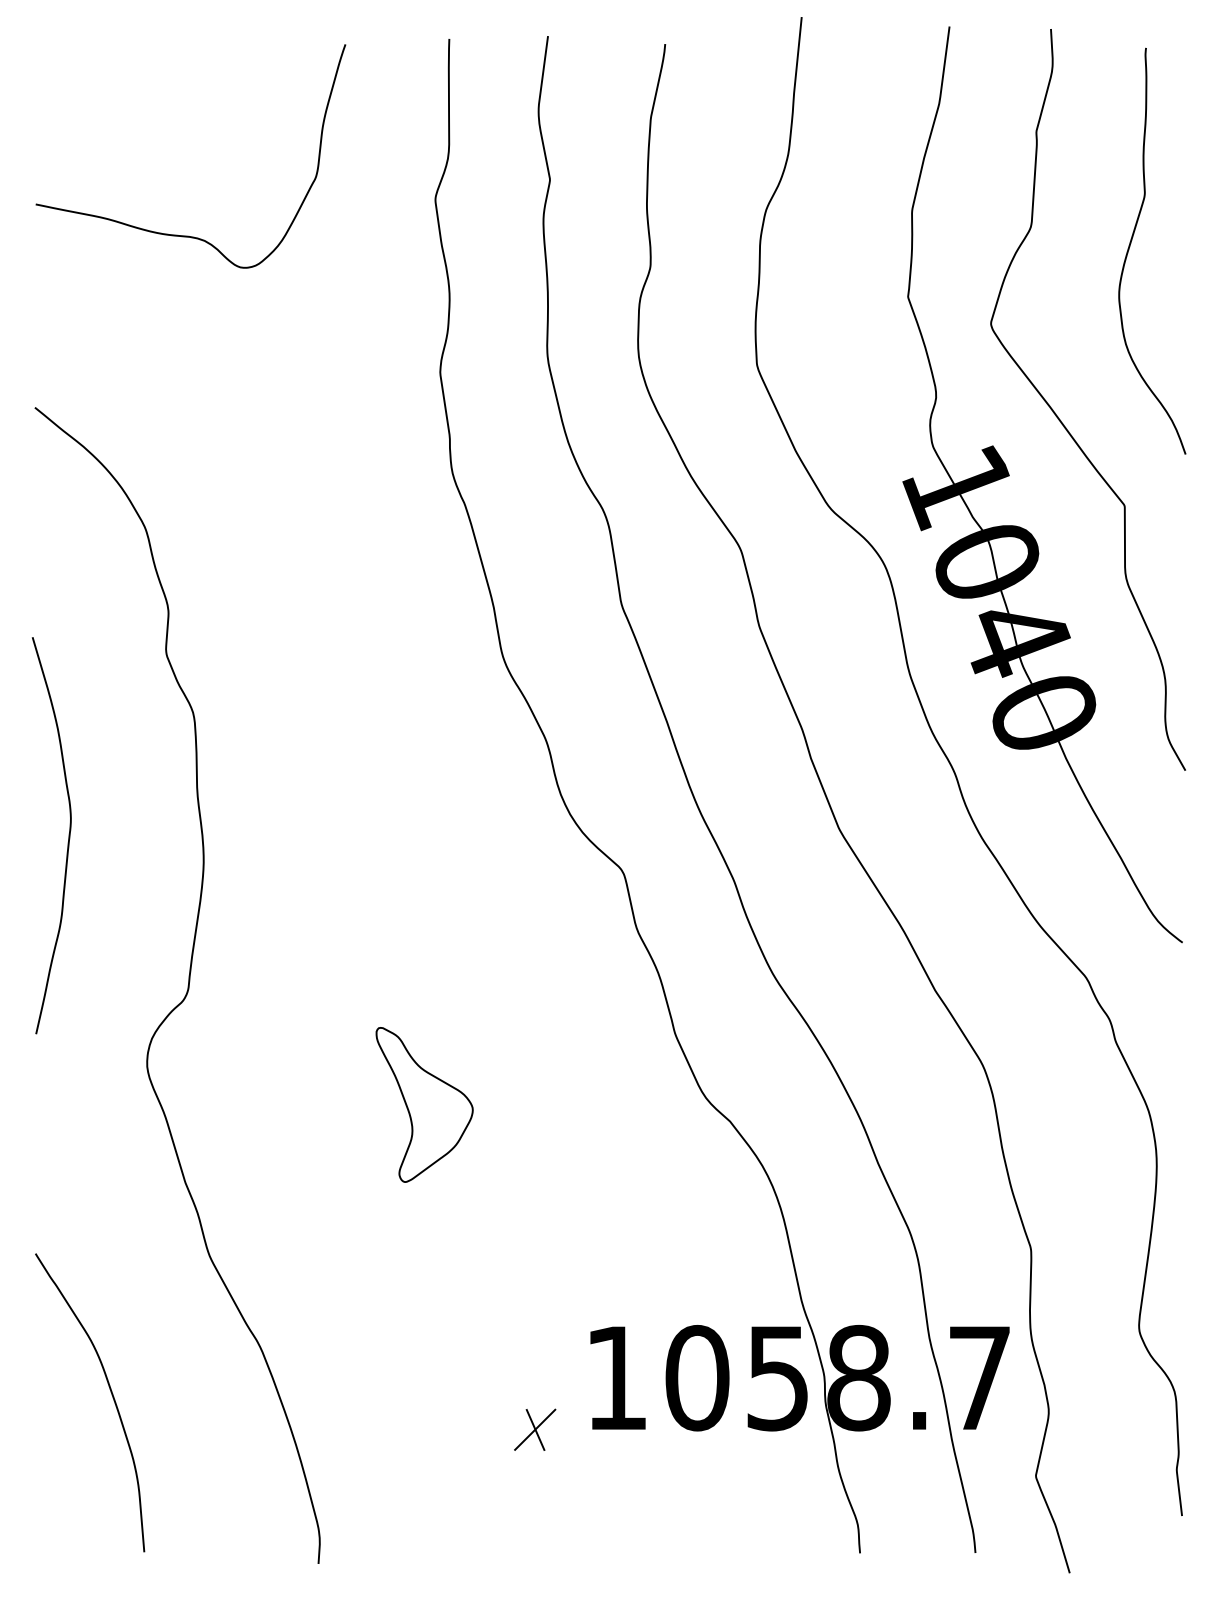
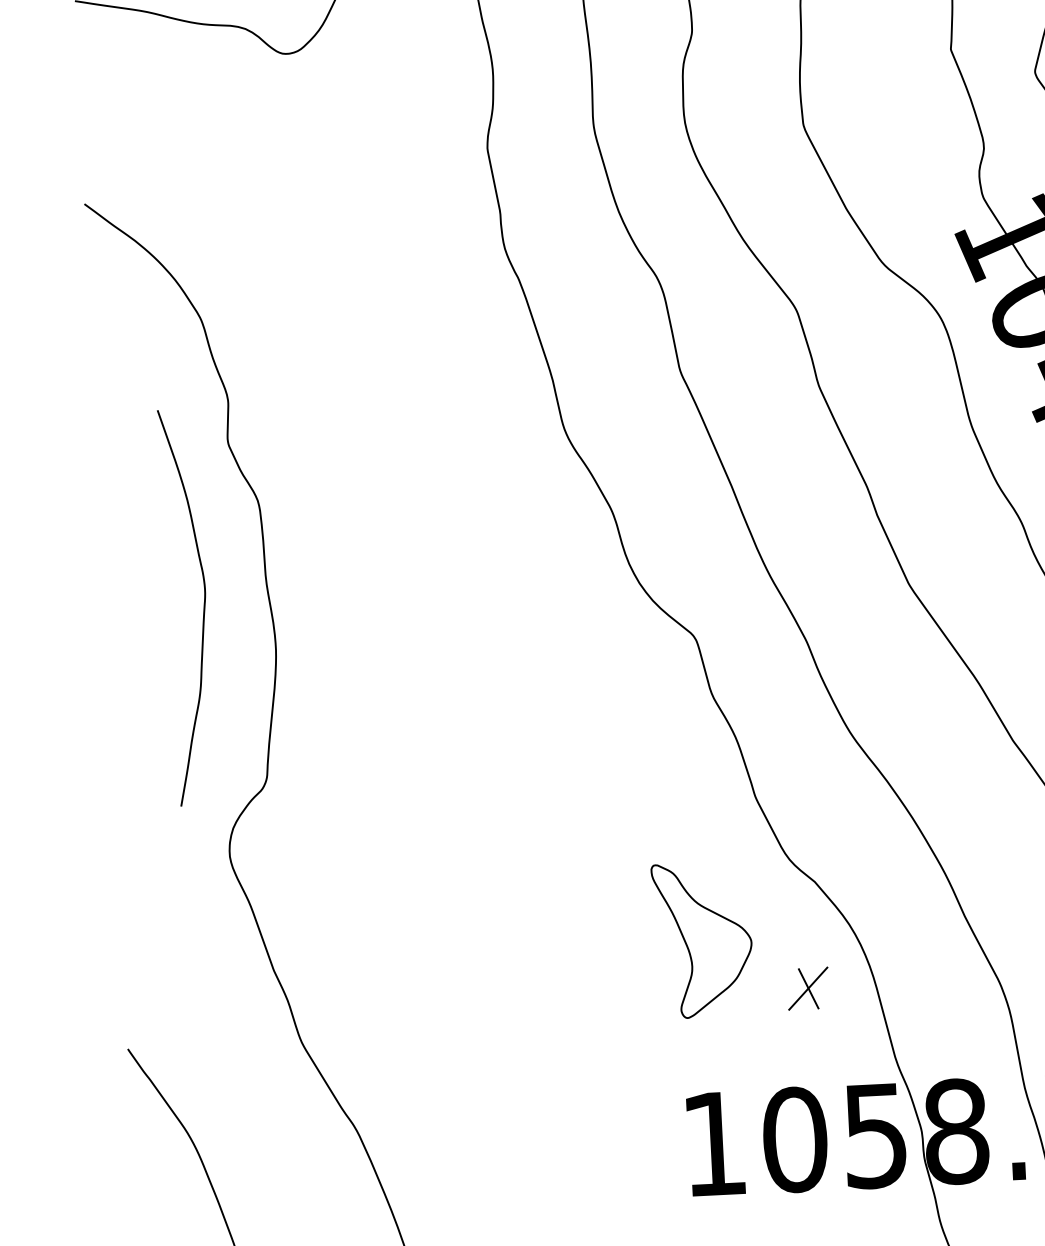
curve: (68, 835) -> (203, 606), moved
part: (424, 1104) -> (702, 939), moved
part: (535, 1429) -> (808, 988), moved

